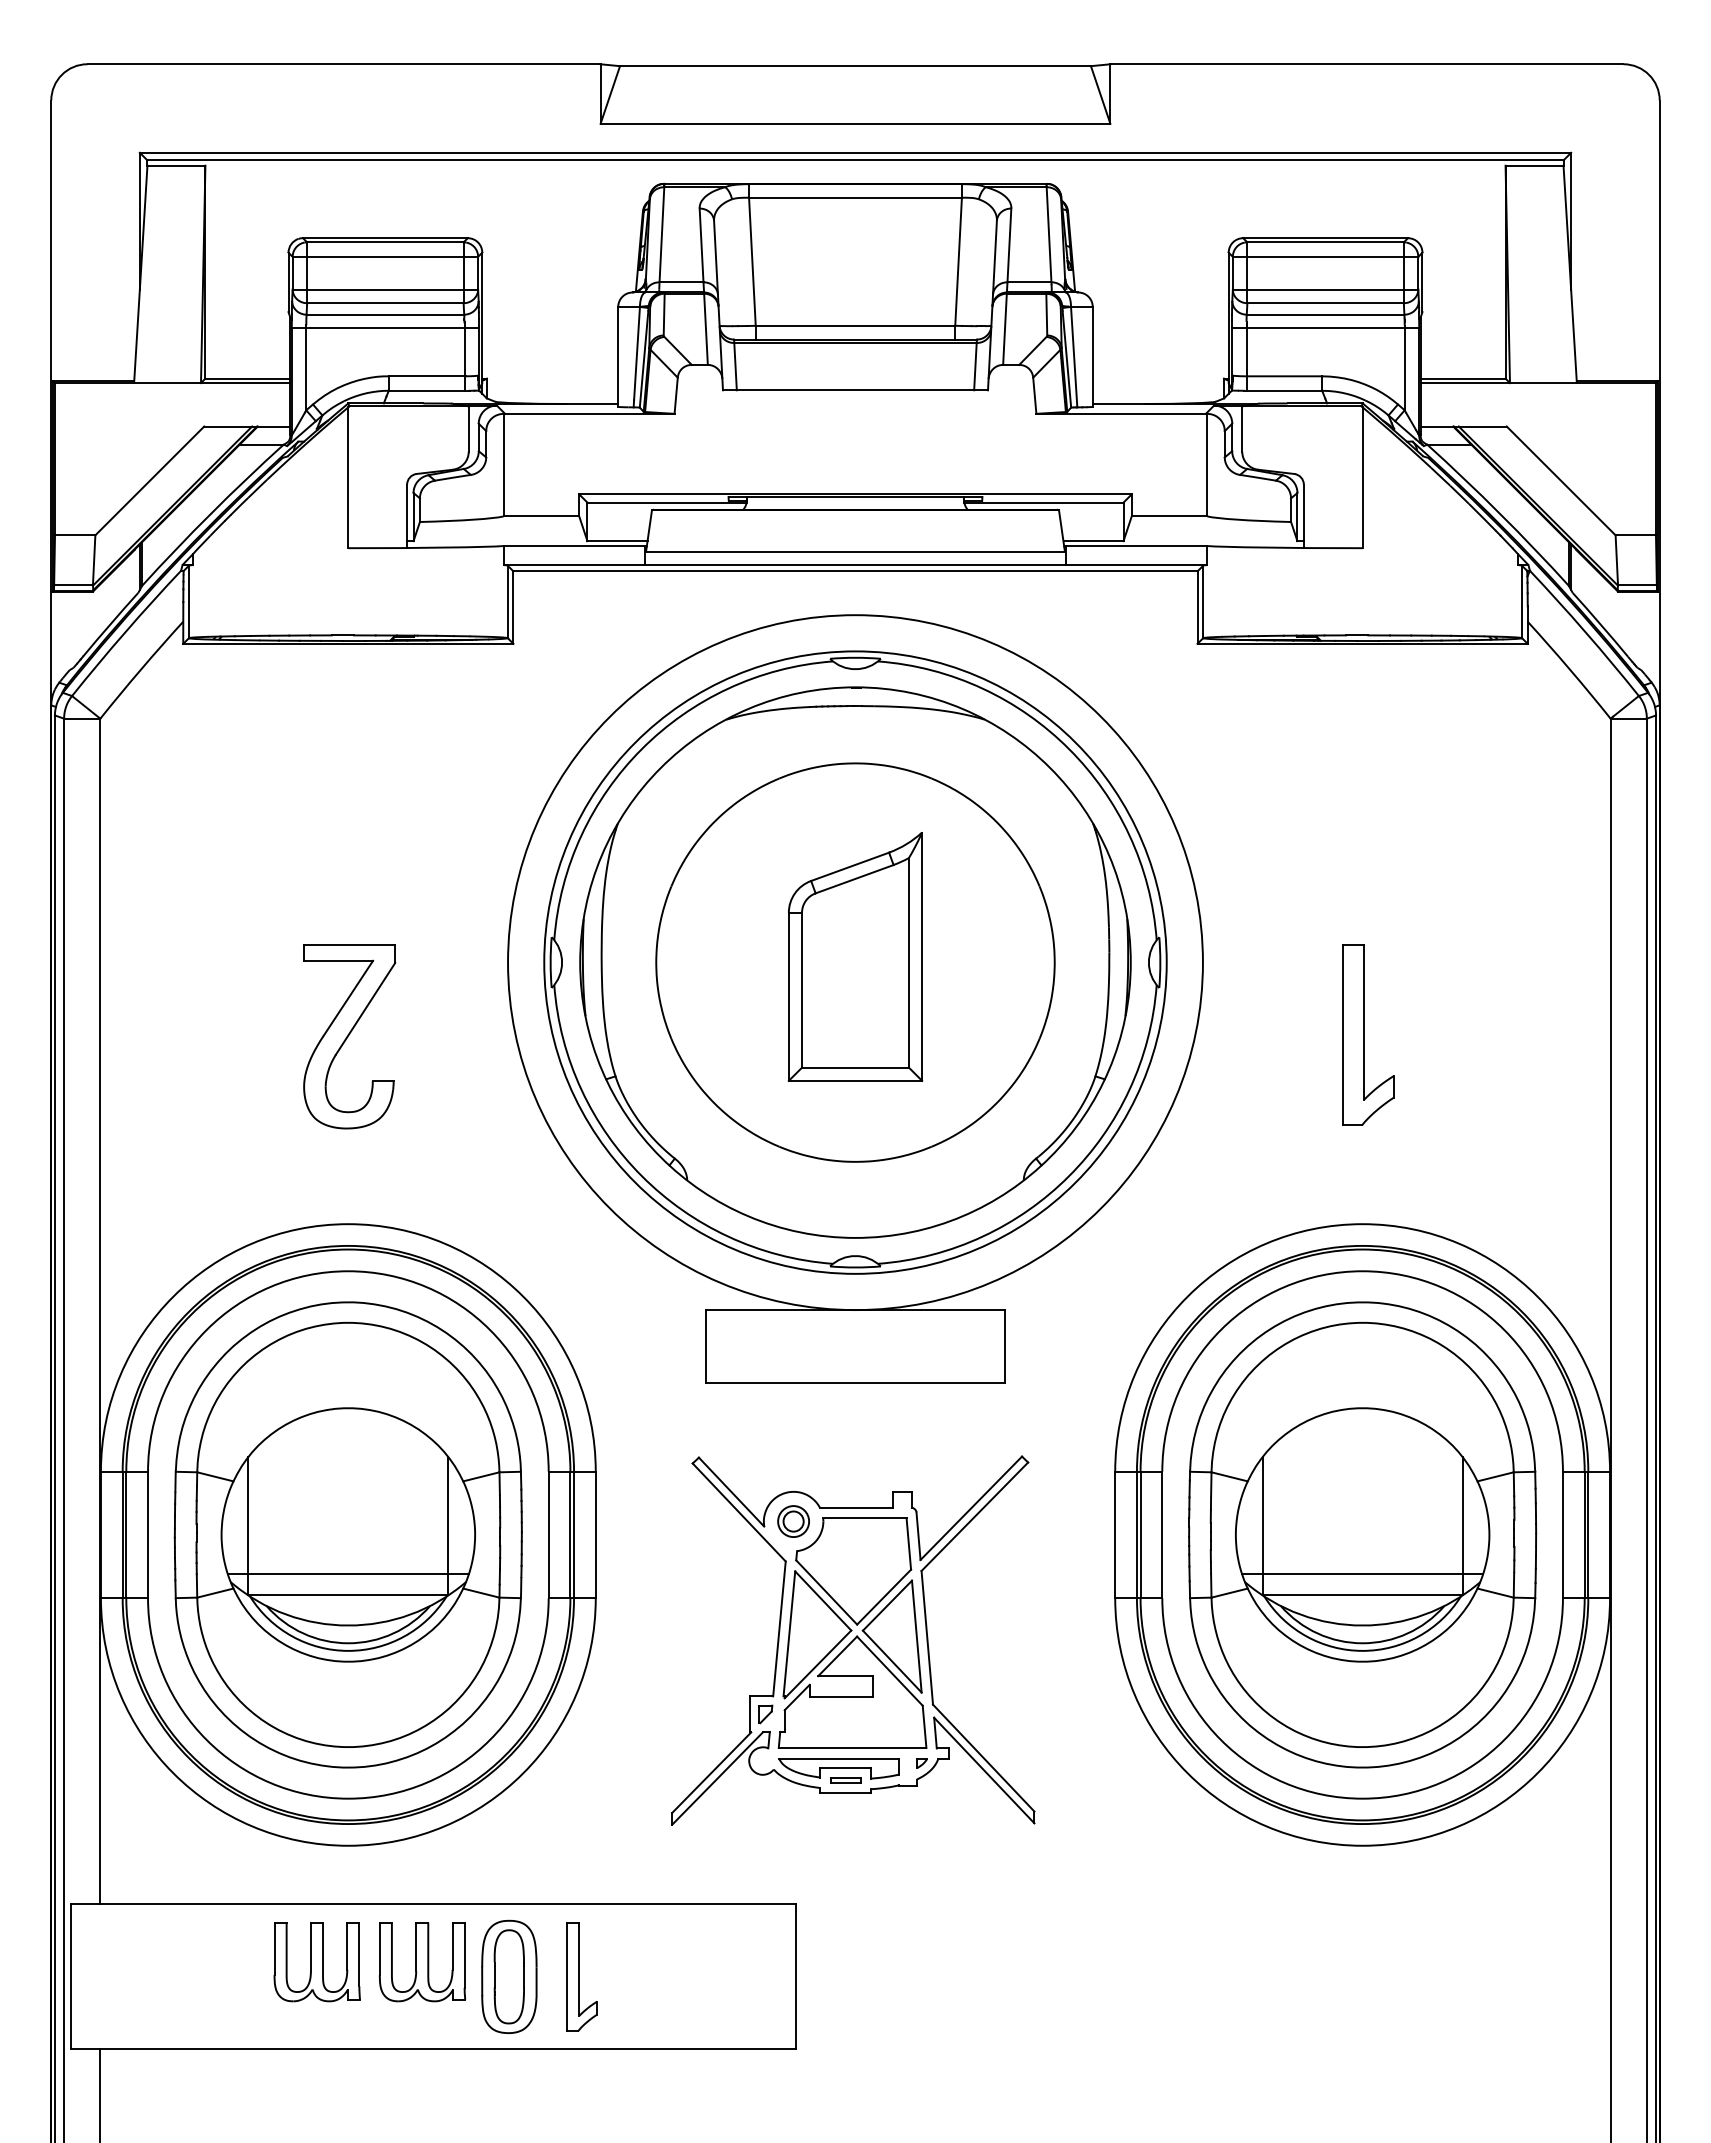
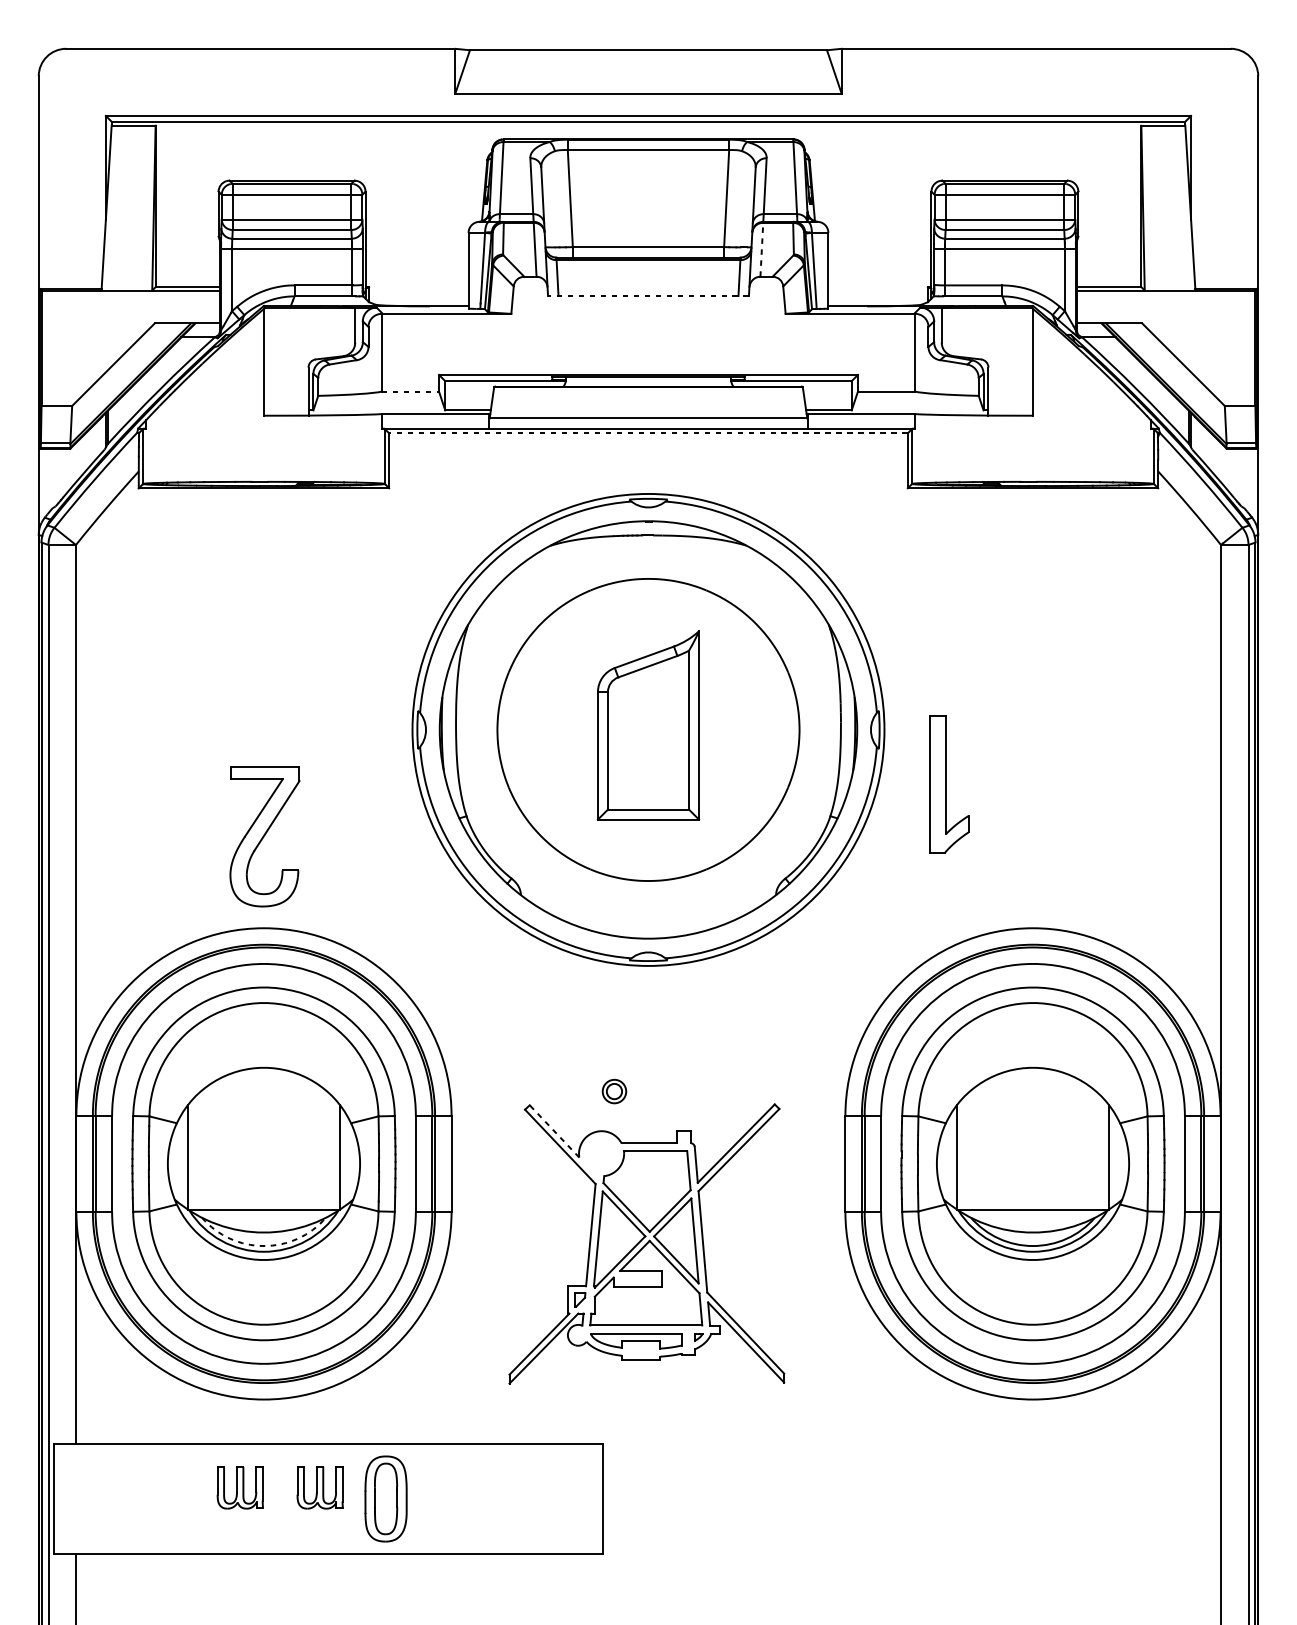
line: (1004, 329) -> (761, 249), solid -> dashed
line: (855, 390) -> (648, 296), solid -> dashed
line: (541, 516) -> (410, 391), solid -> dashed
line: (855, 571) -> (648, 433), solid -> dashed
part: (855, 998) -> (648, 757), removed
part: (1368, 1034) -> (949, 784), moved
part: (349, 1036) -> (264, 836), moved
line: (731, 1491) -> (554, 1130), solid -> dashed
part: (793, 1521) -> (614, 1091), moved
line: (348, 1573) -> (264, 1193), removed
line: (1362, 1573) -> (1032, 1193), removed
arc: (348, 1643) -> (264, 1246), solid -> dashed
part: (845, 1780) -> (640, 1350), removed
part: (316, 1962) -> (239, 1488), size x0.7
part: (422, 1962) -> (320, 1488), size x0.7
part: (581, 1976) -> (440, 1498), removed

